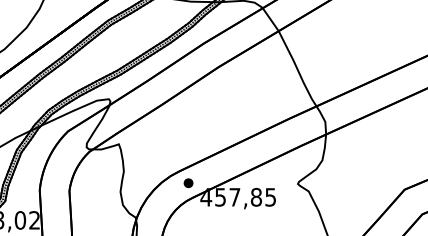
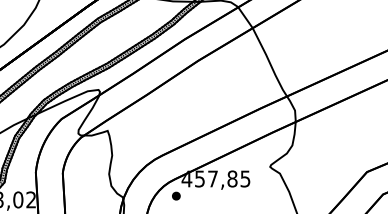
part: (188, 182) -> (176, 195), moved

